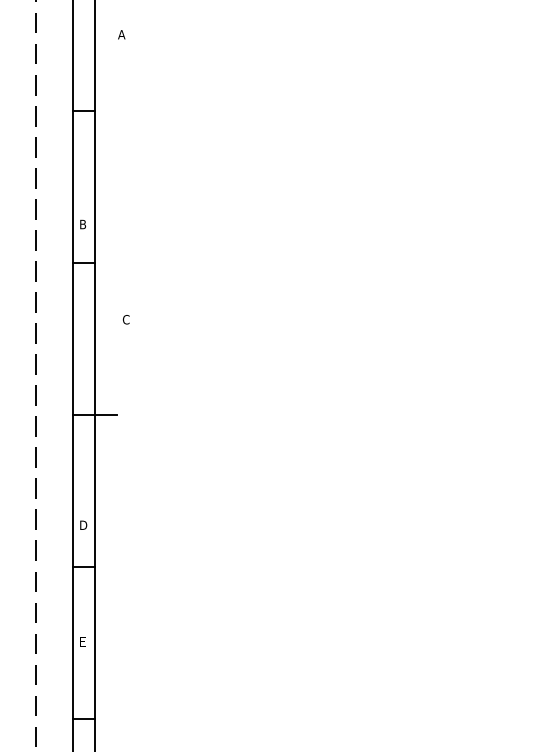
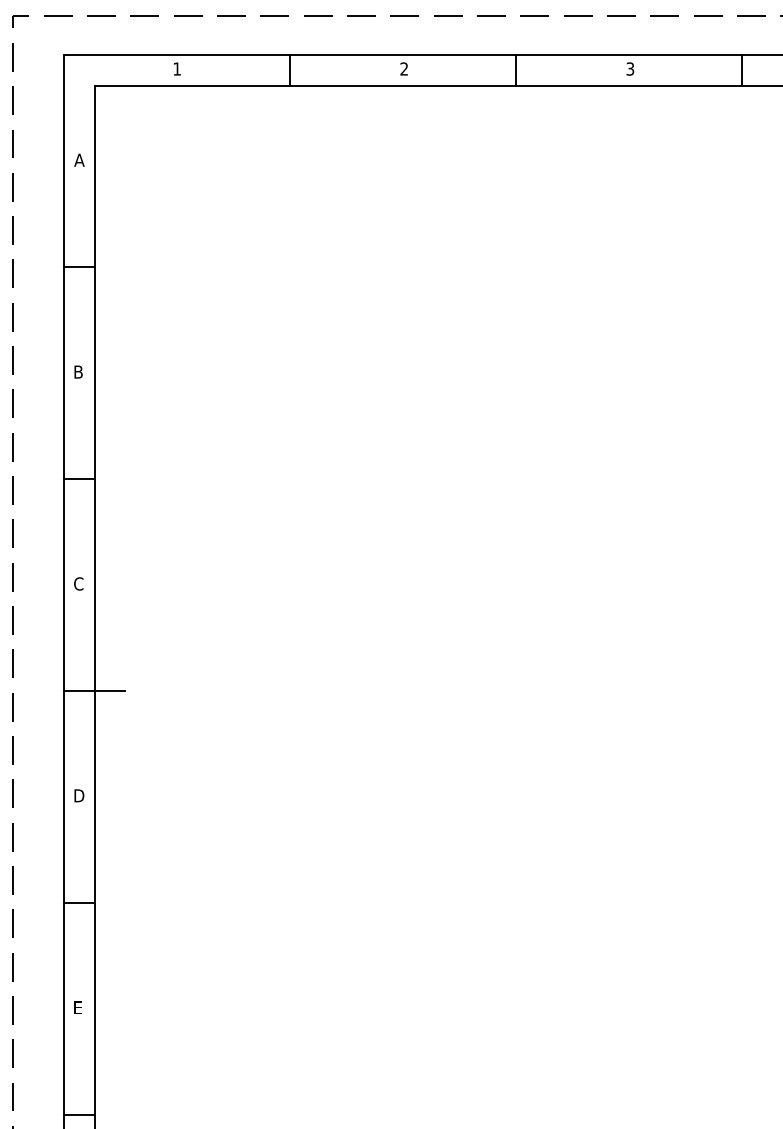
text: (121, 34) -> (79, 159), moved
text: (83, 224) -> (78, 371), moved
text: (126, 319) -> (78, 583), moved
text: (83, 525) -> (79, 795), moved

